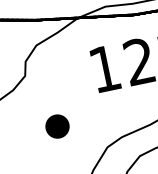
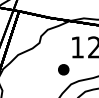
part: (56, 126) -> (63, 69), moved

